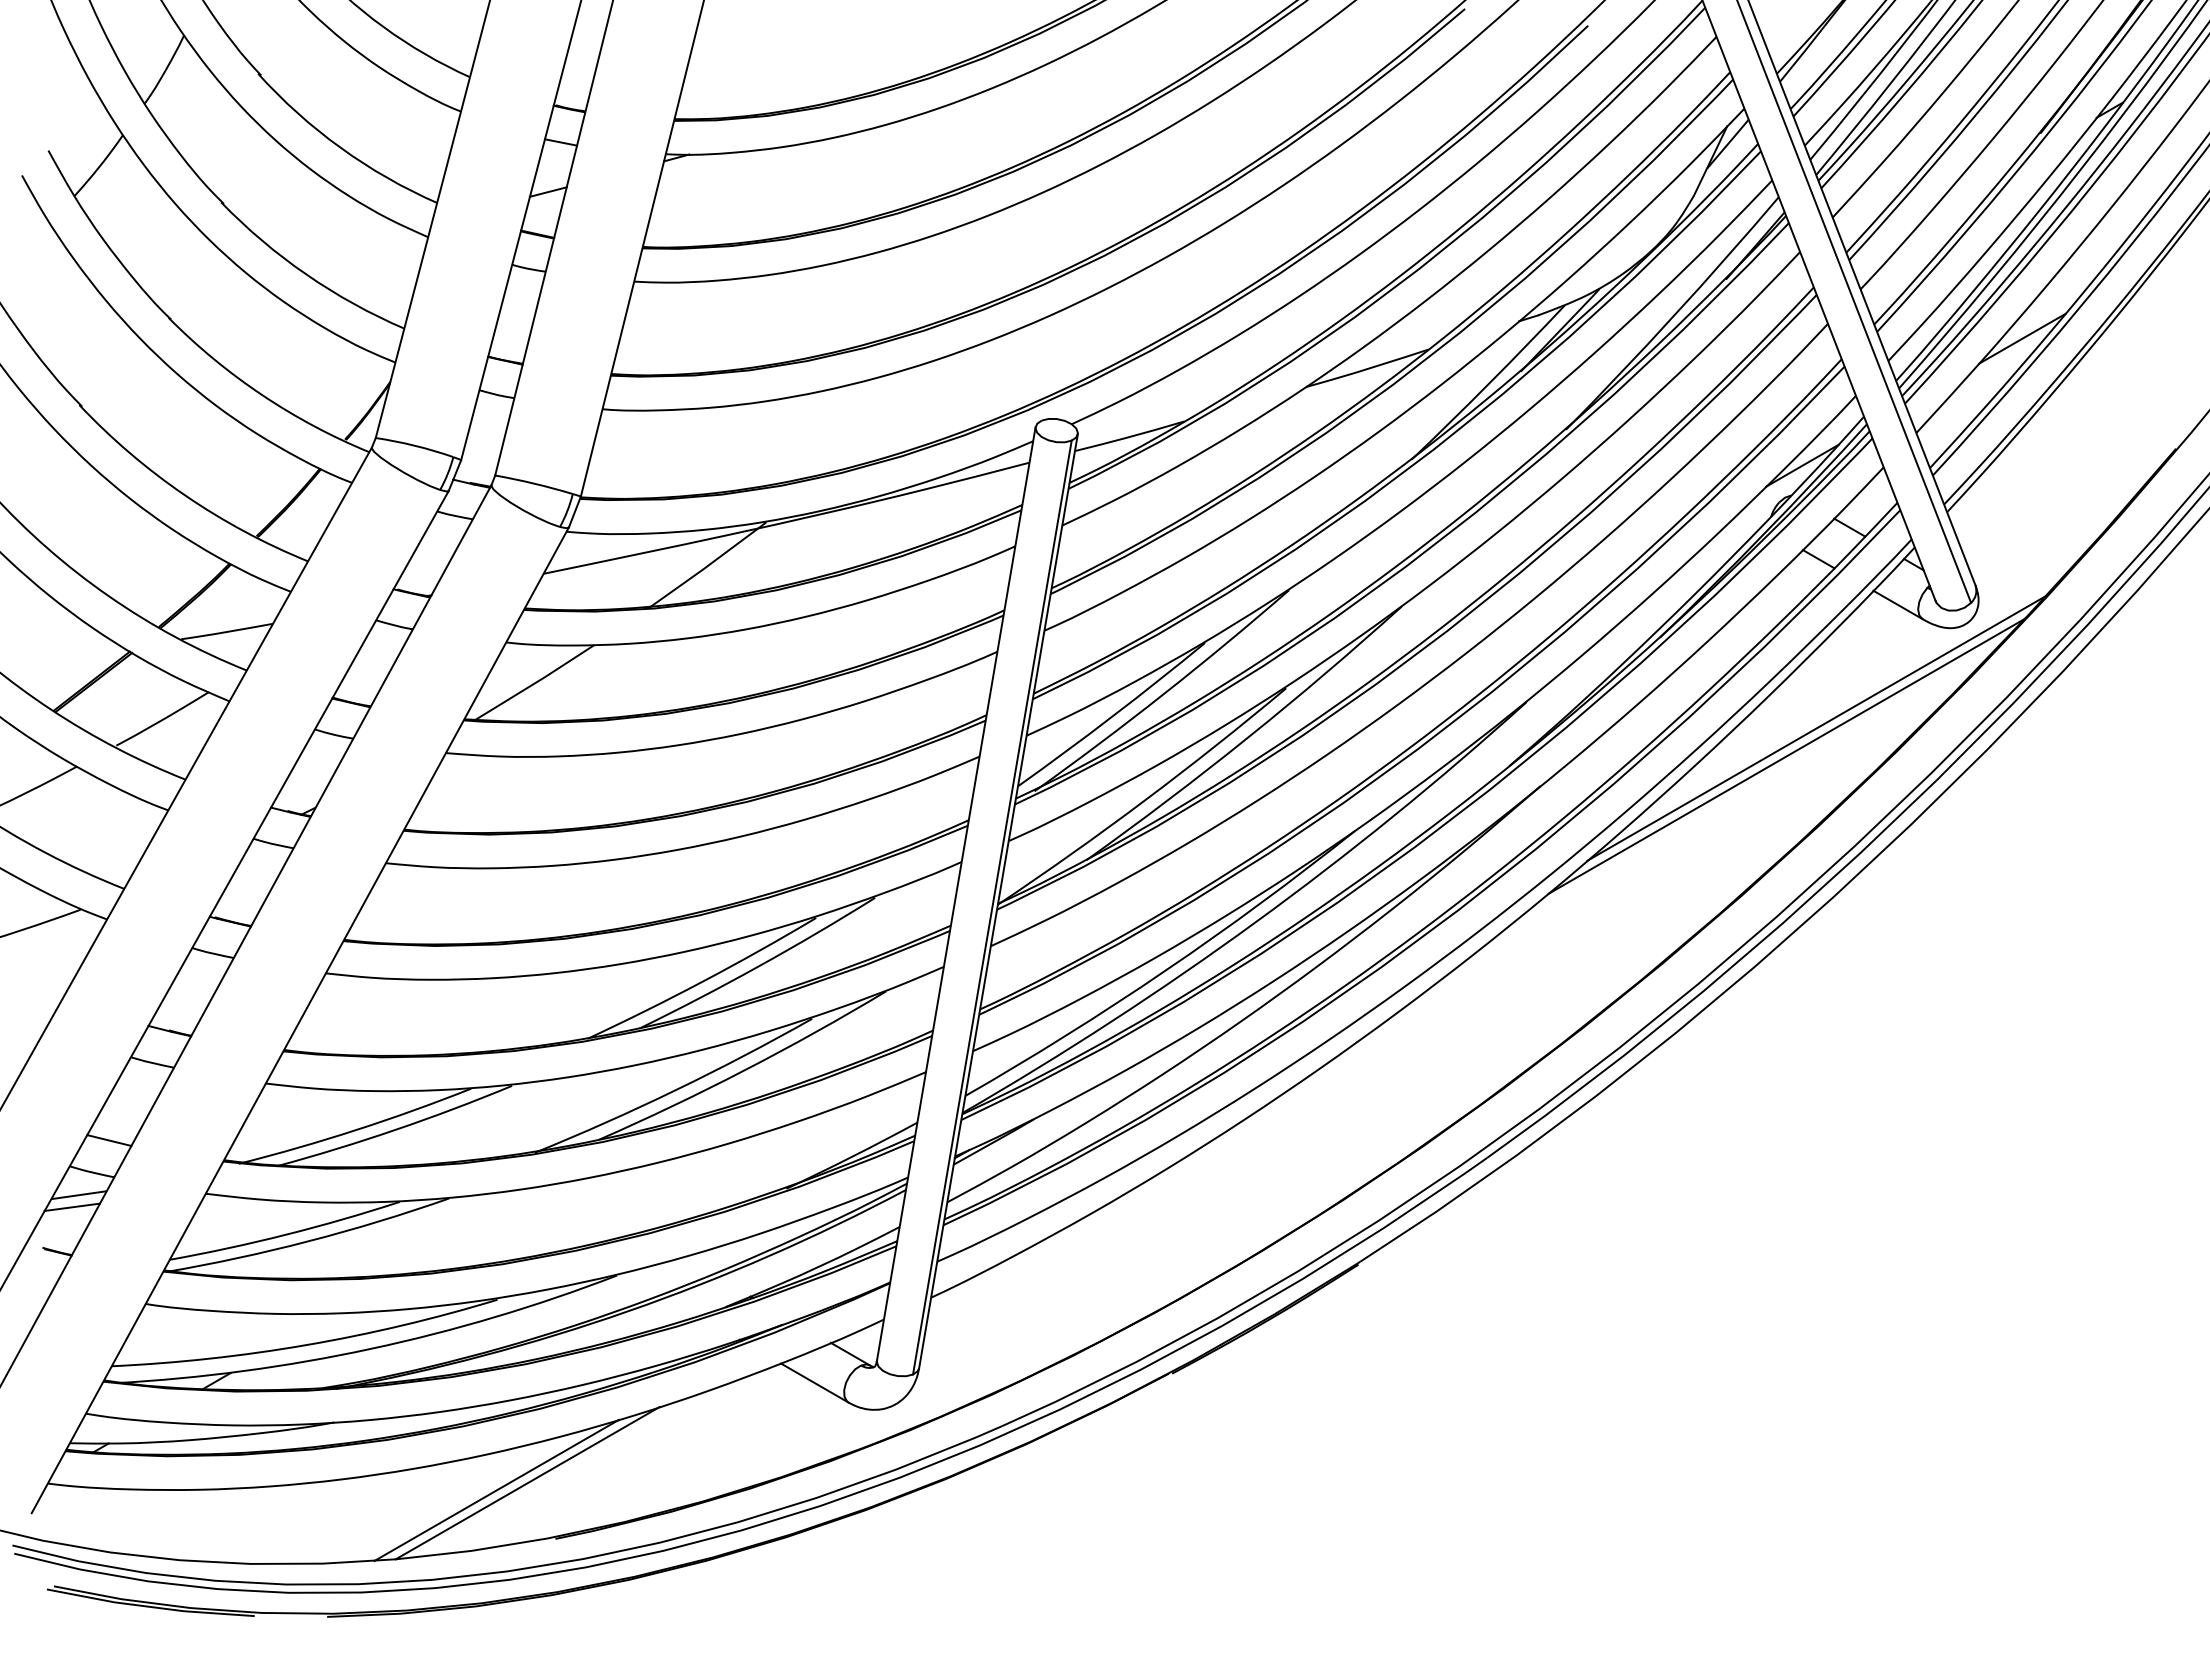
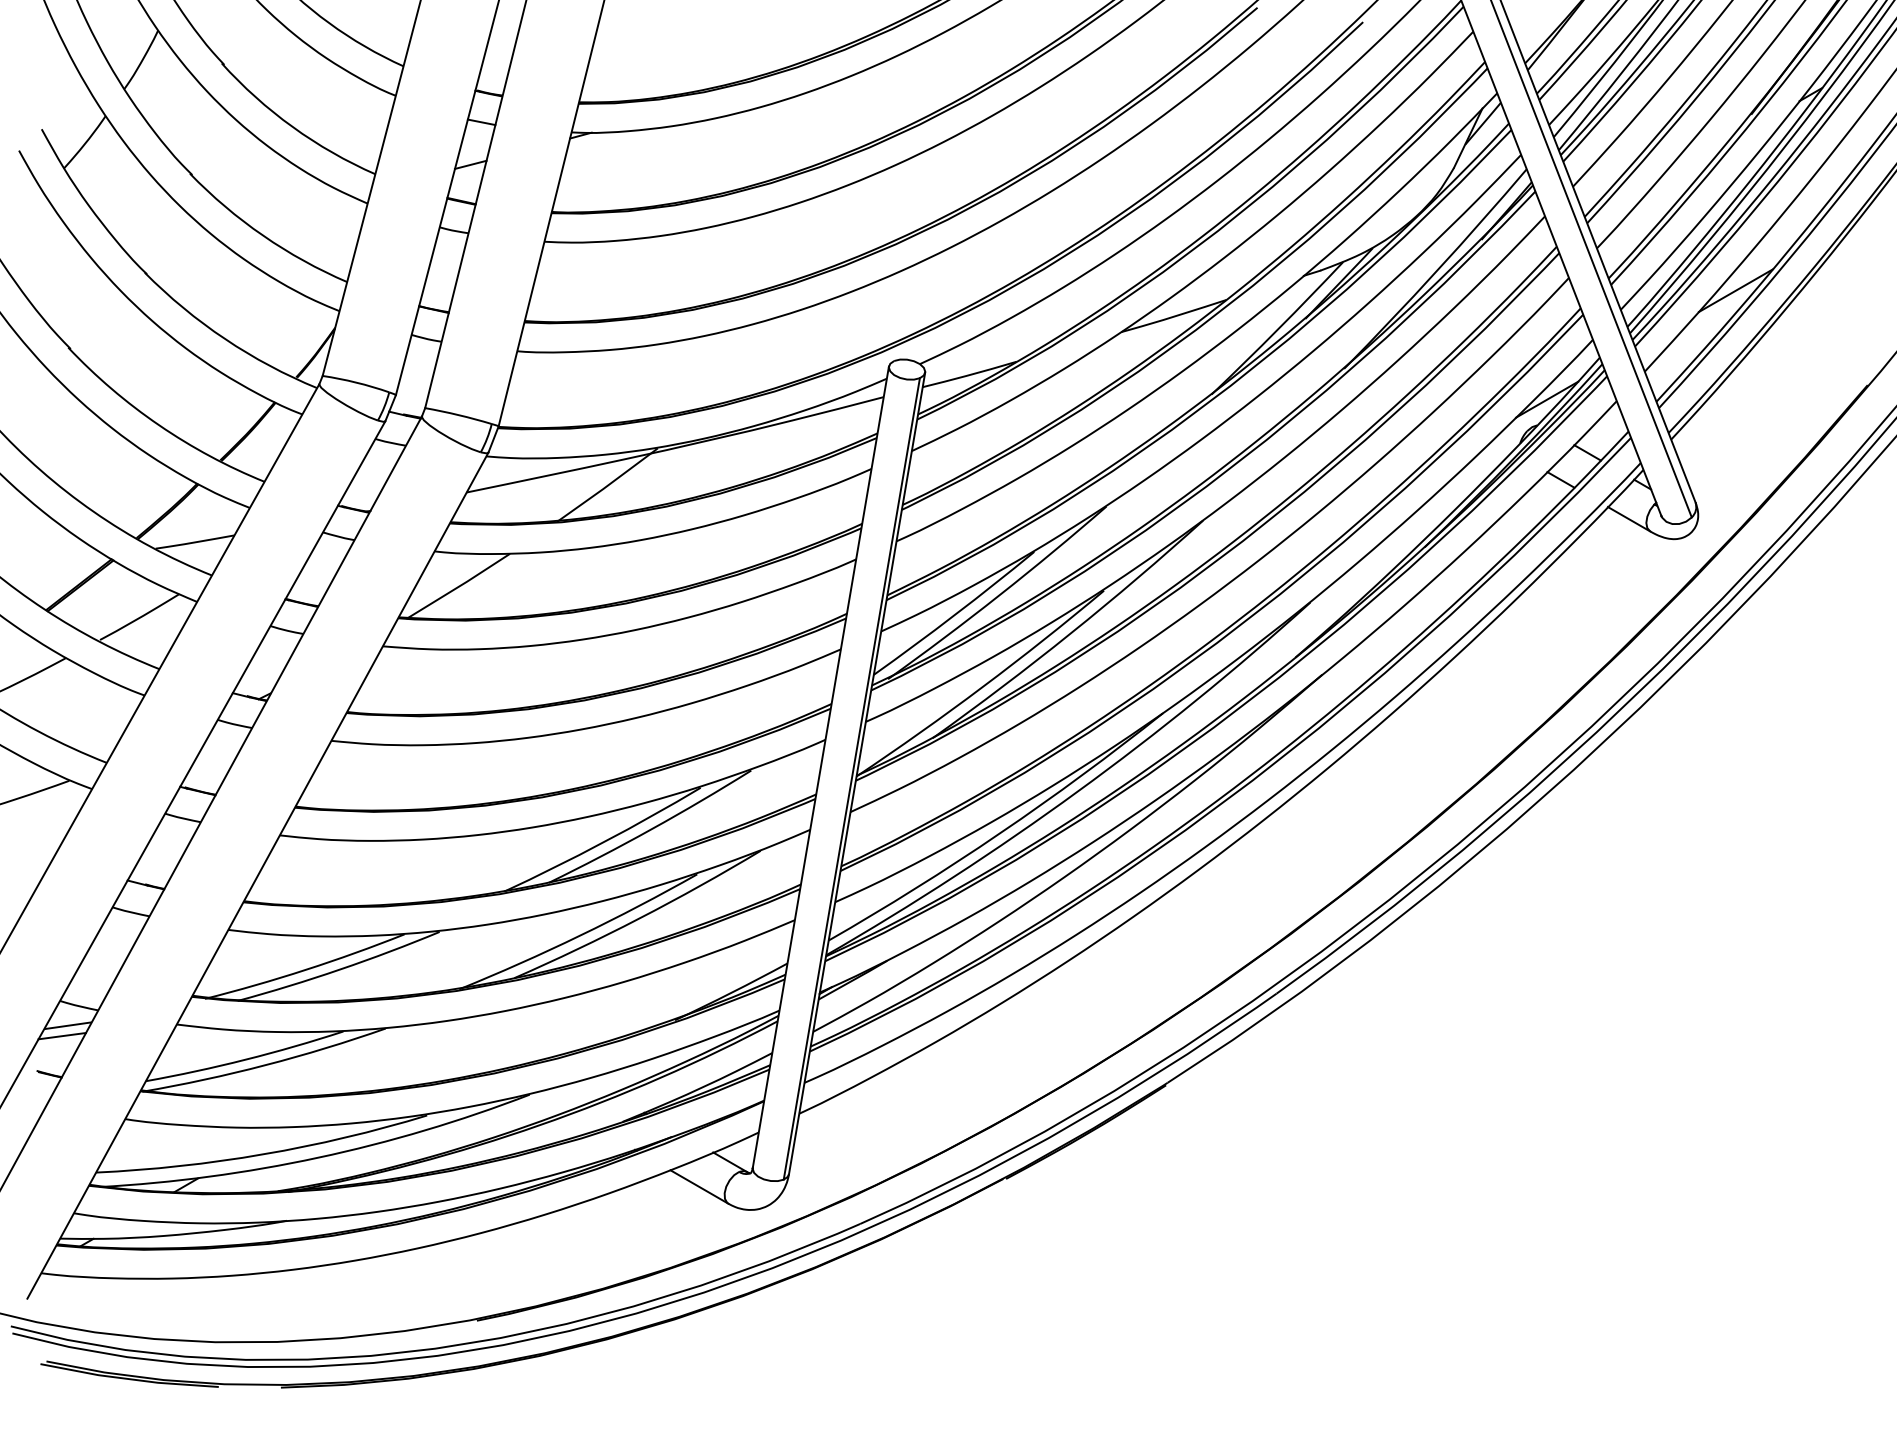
line: (1816, 727) -> (1559, 624), removed
line: (1786, 755) -> (1533, 648), removed
line: (109, 1140) -> (94, 978), removed
line: (527, 1483) -> (452, 1273), removed
line: (496, 1490) -> (426, 1279), removed

